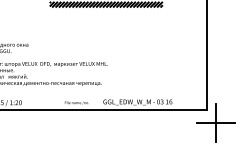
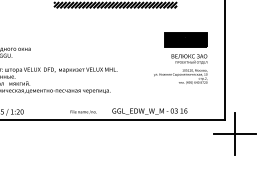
part: (166, 52) -> (181, 57), added

